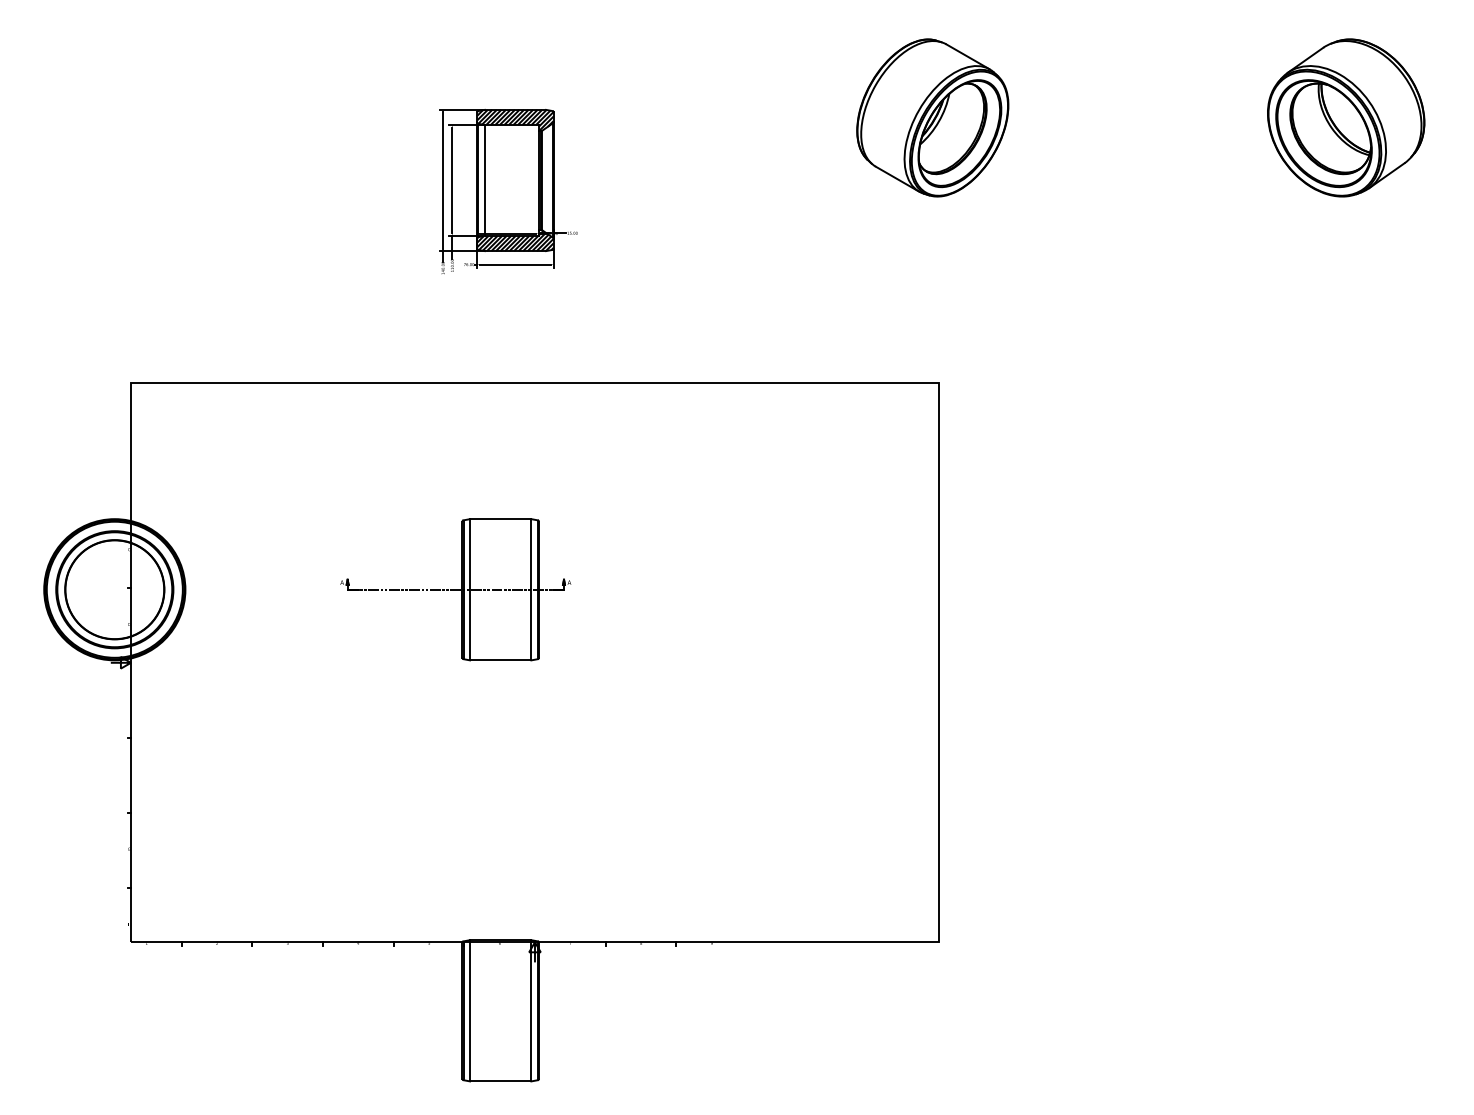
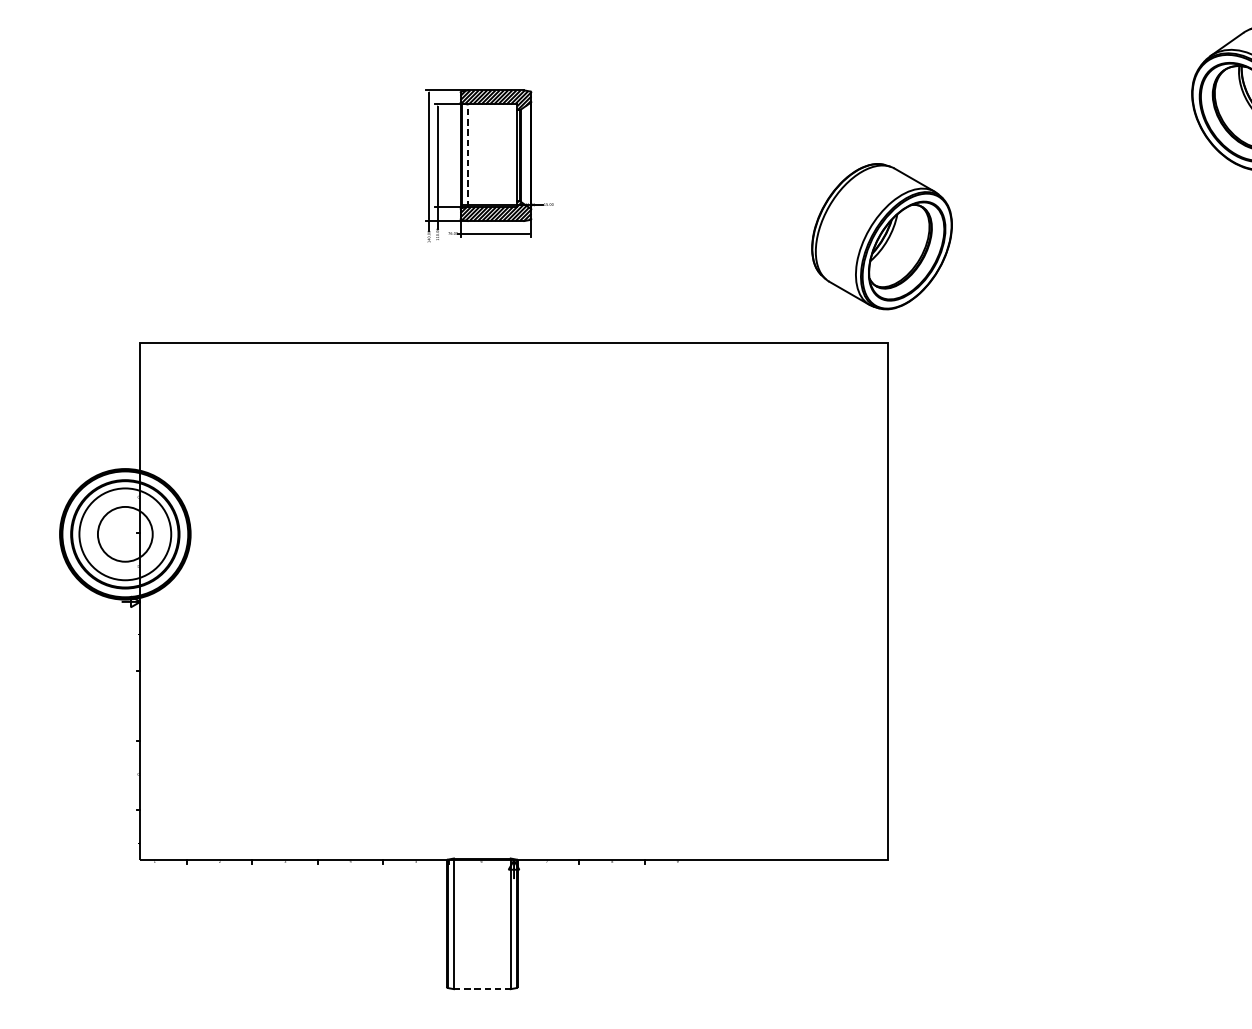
part: (932, 117) -> (881, 236), moved
line: (484, 180) -> (467, 155), solid -> dashed
circle: (114, 589) -> (125, 534), size x0.6
part: (455, 589) -> (440, 534), removed
line: (500, 1081) -> (482, 989), solid -> dashed

